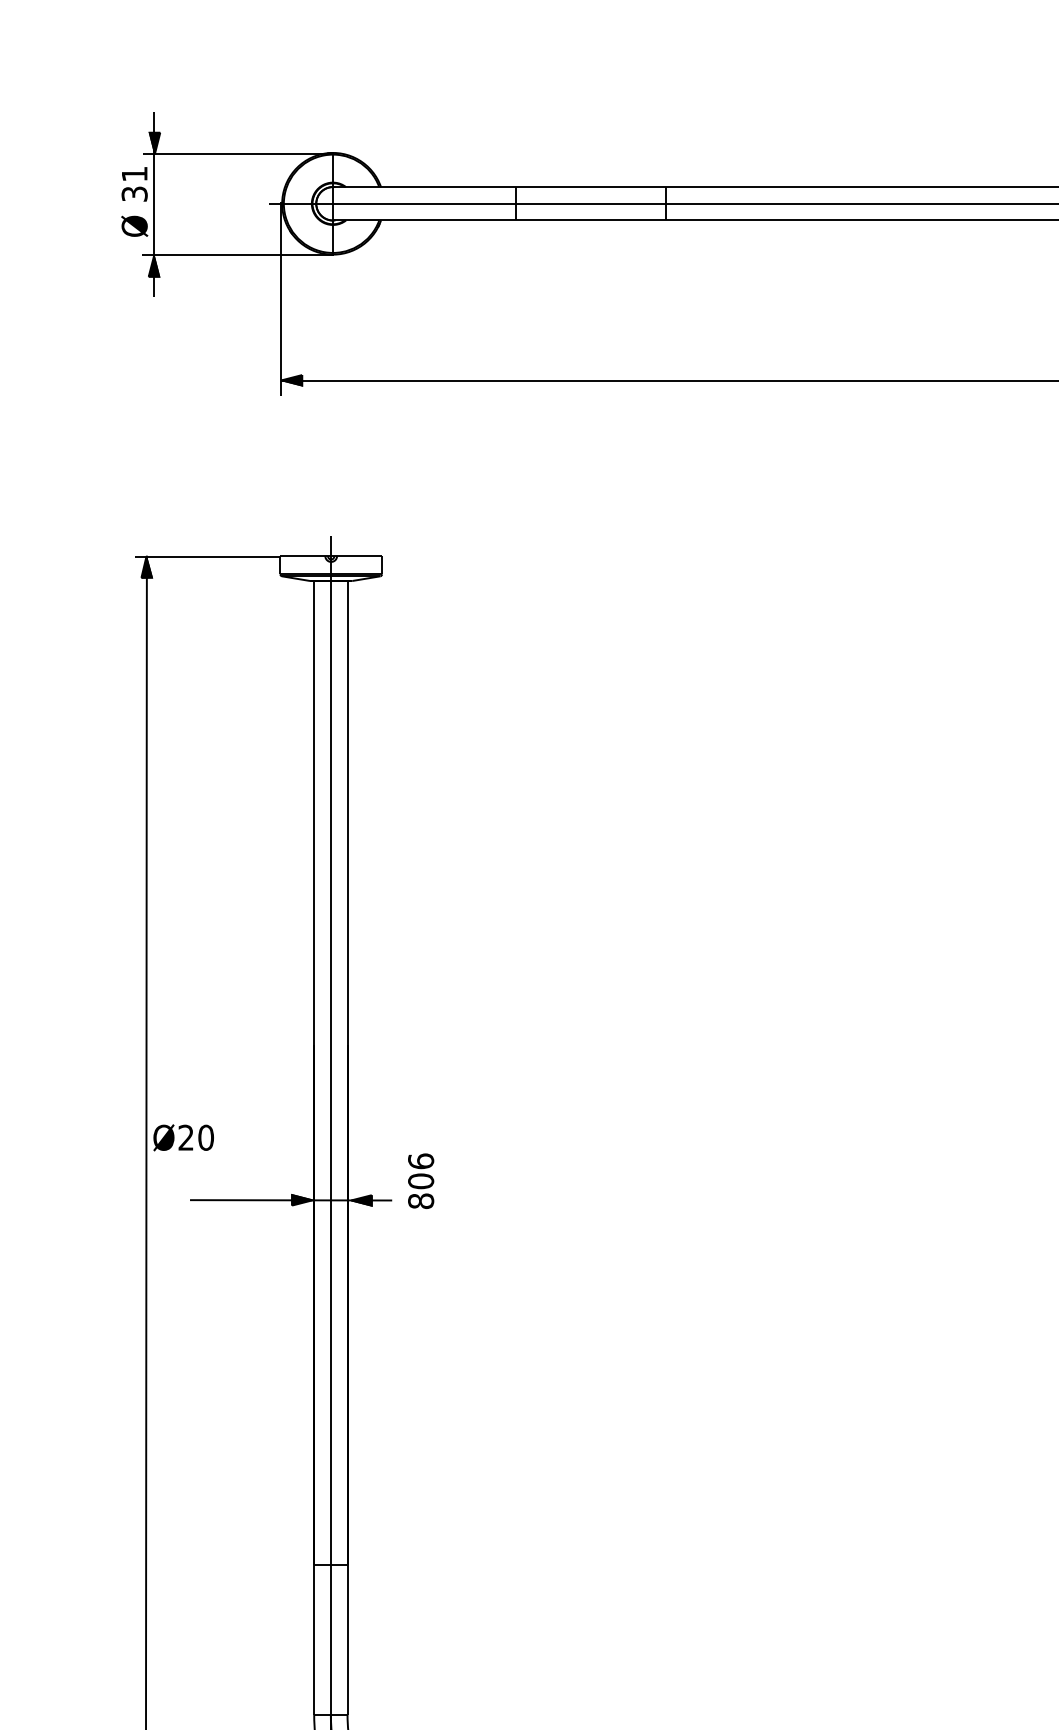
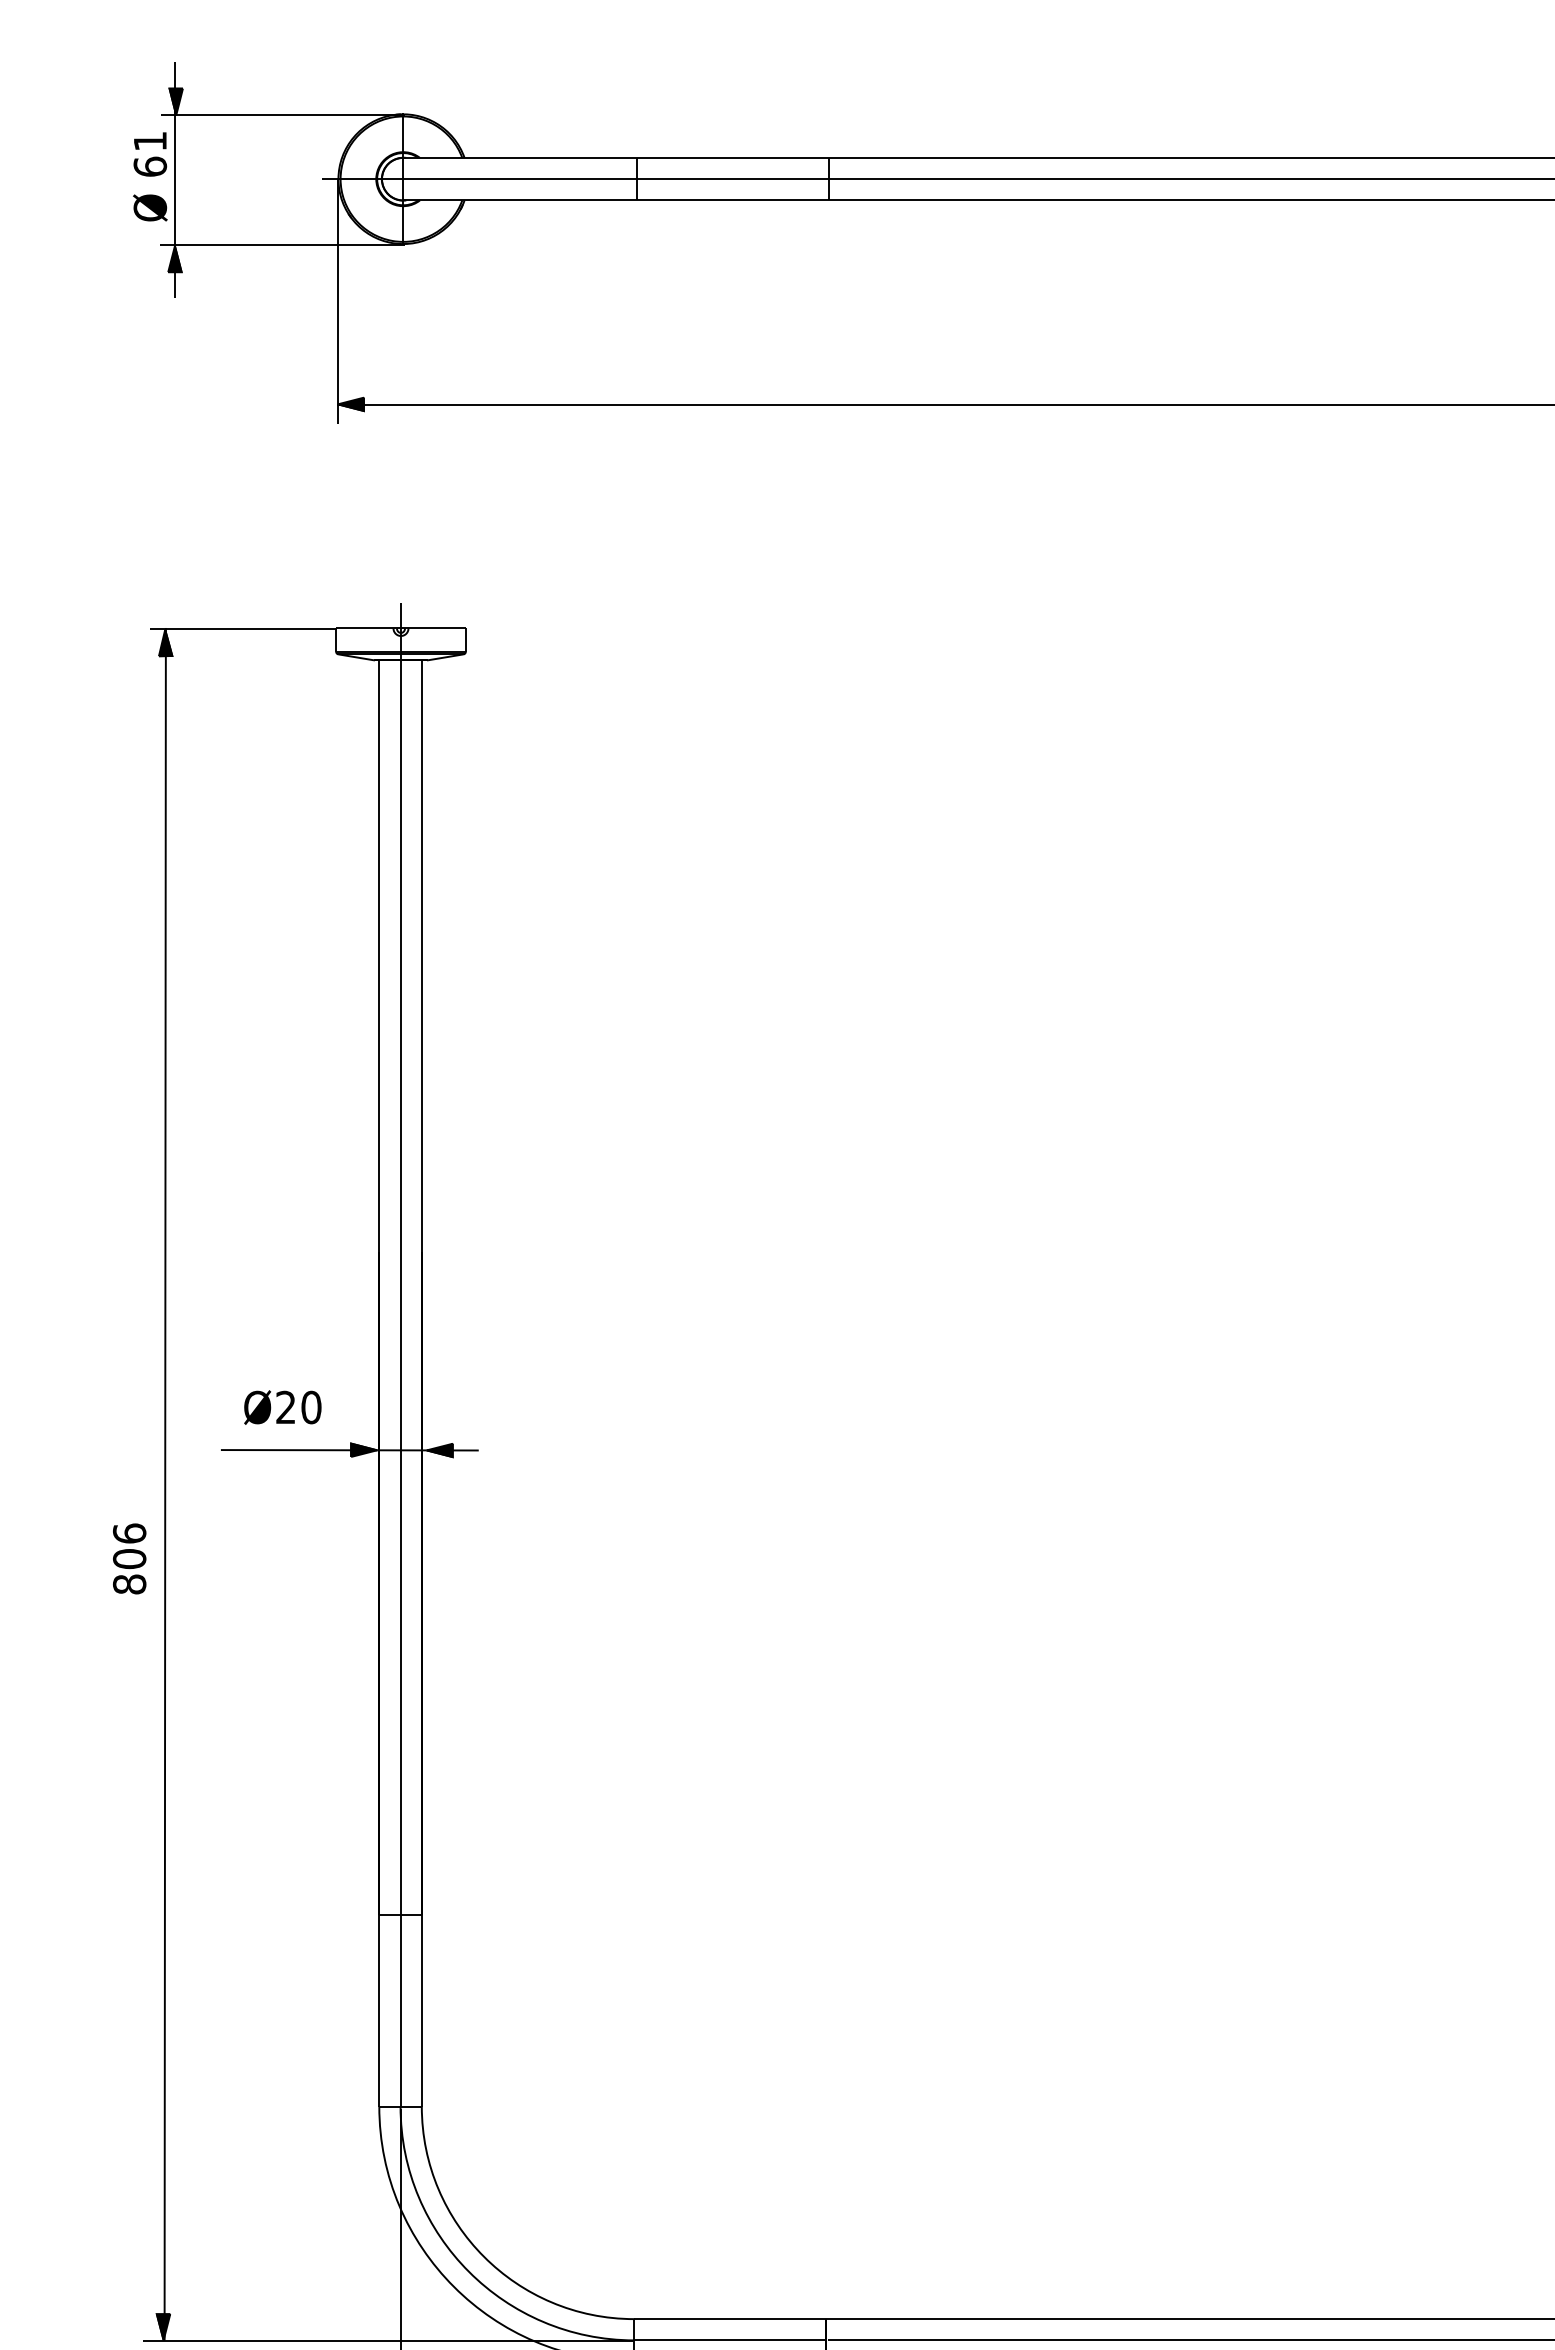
text: (134, 193) -> (150, 166), 31 -> 61
text: (183, 1137) -> (282, 1407), moved
text: (420, 1180) -> (129, 1558), moved

